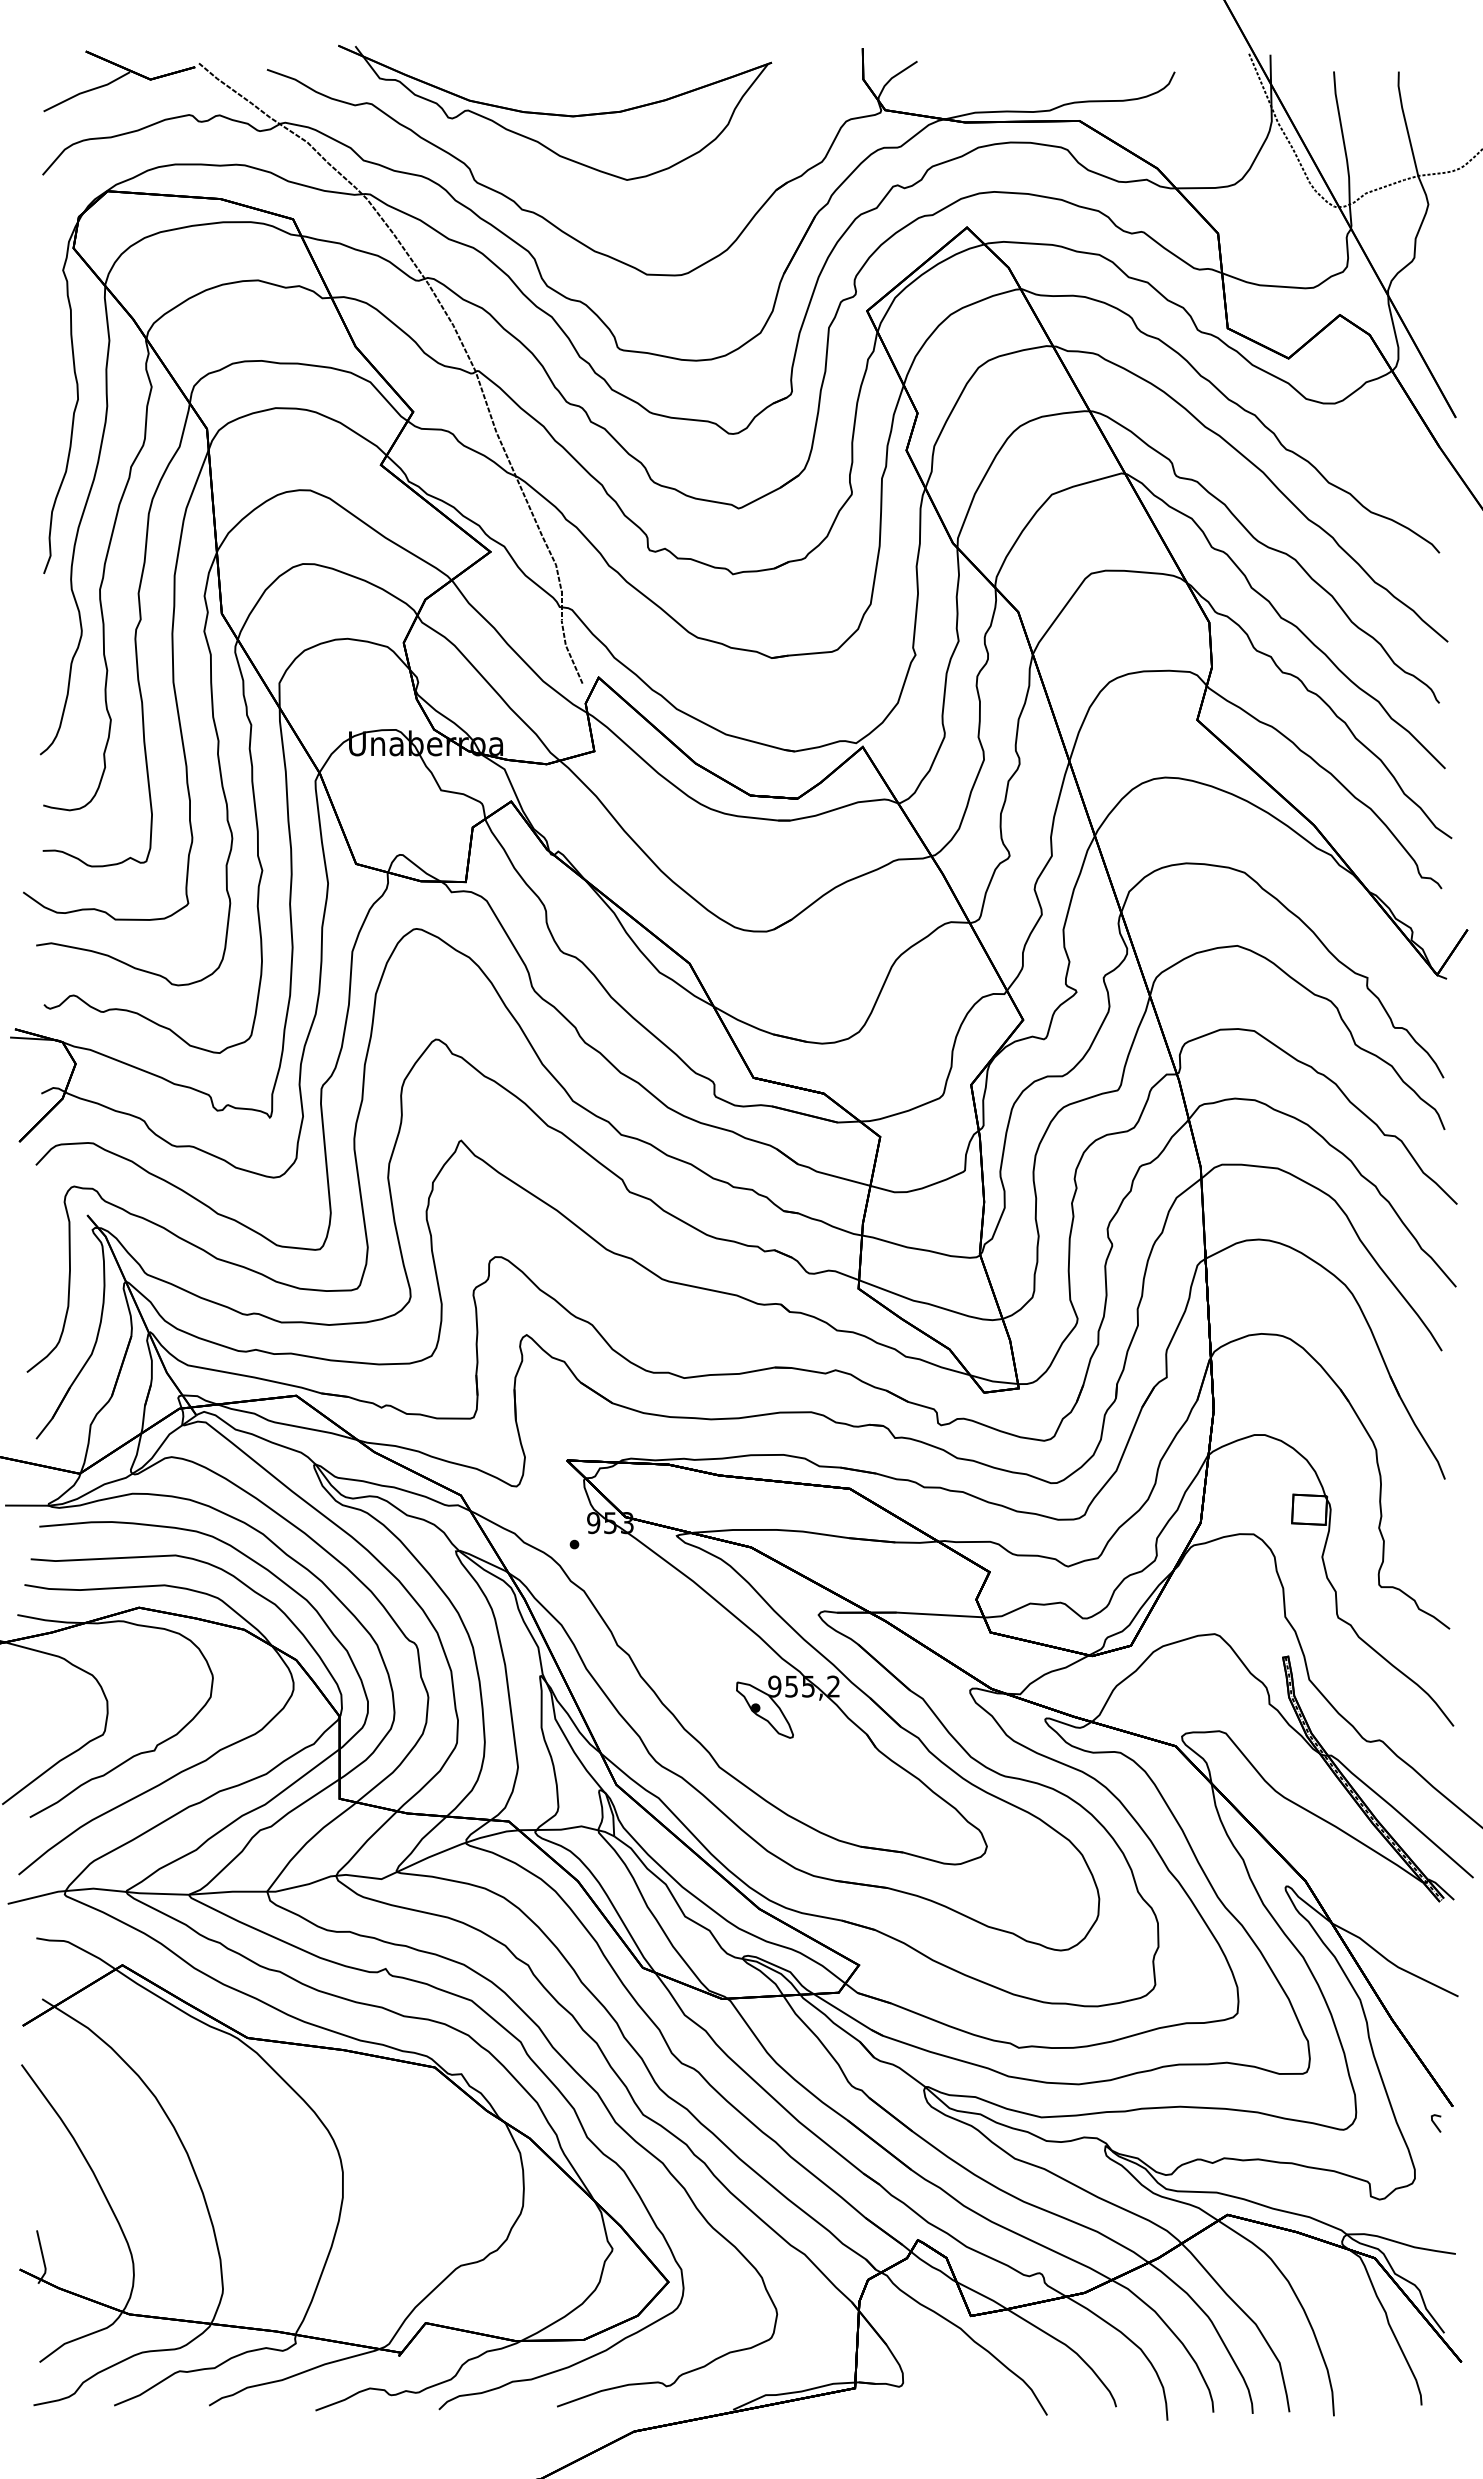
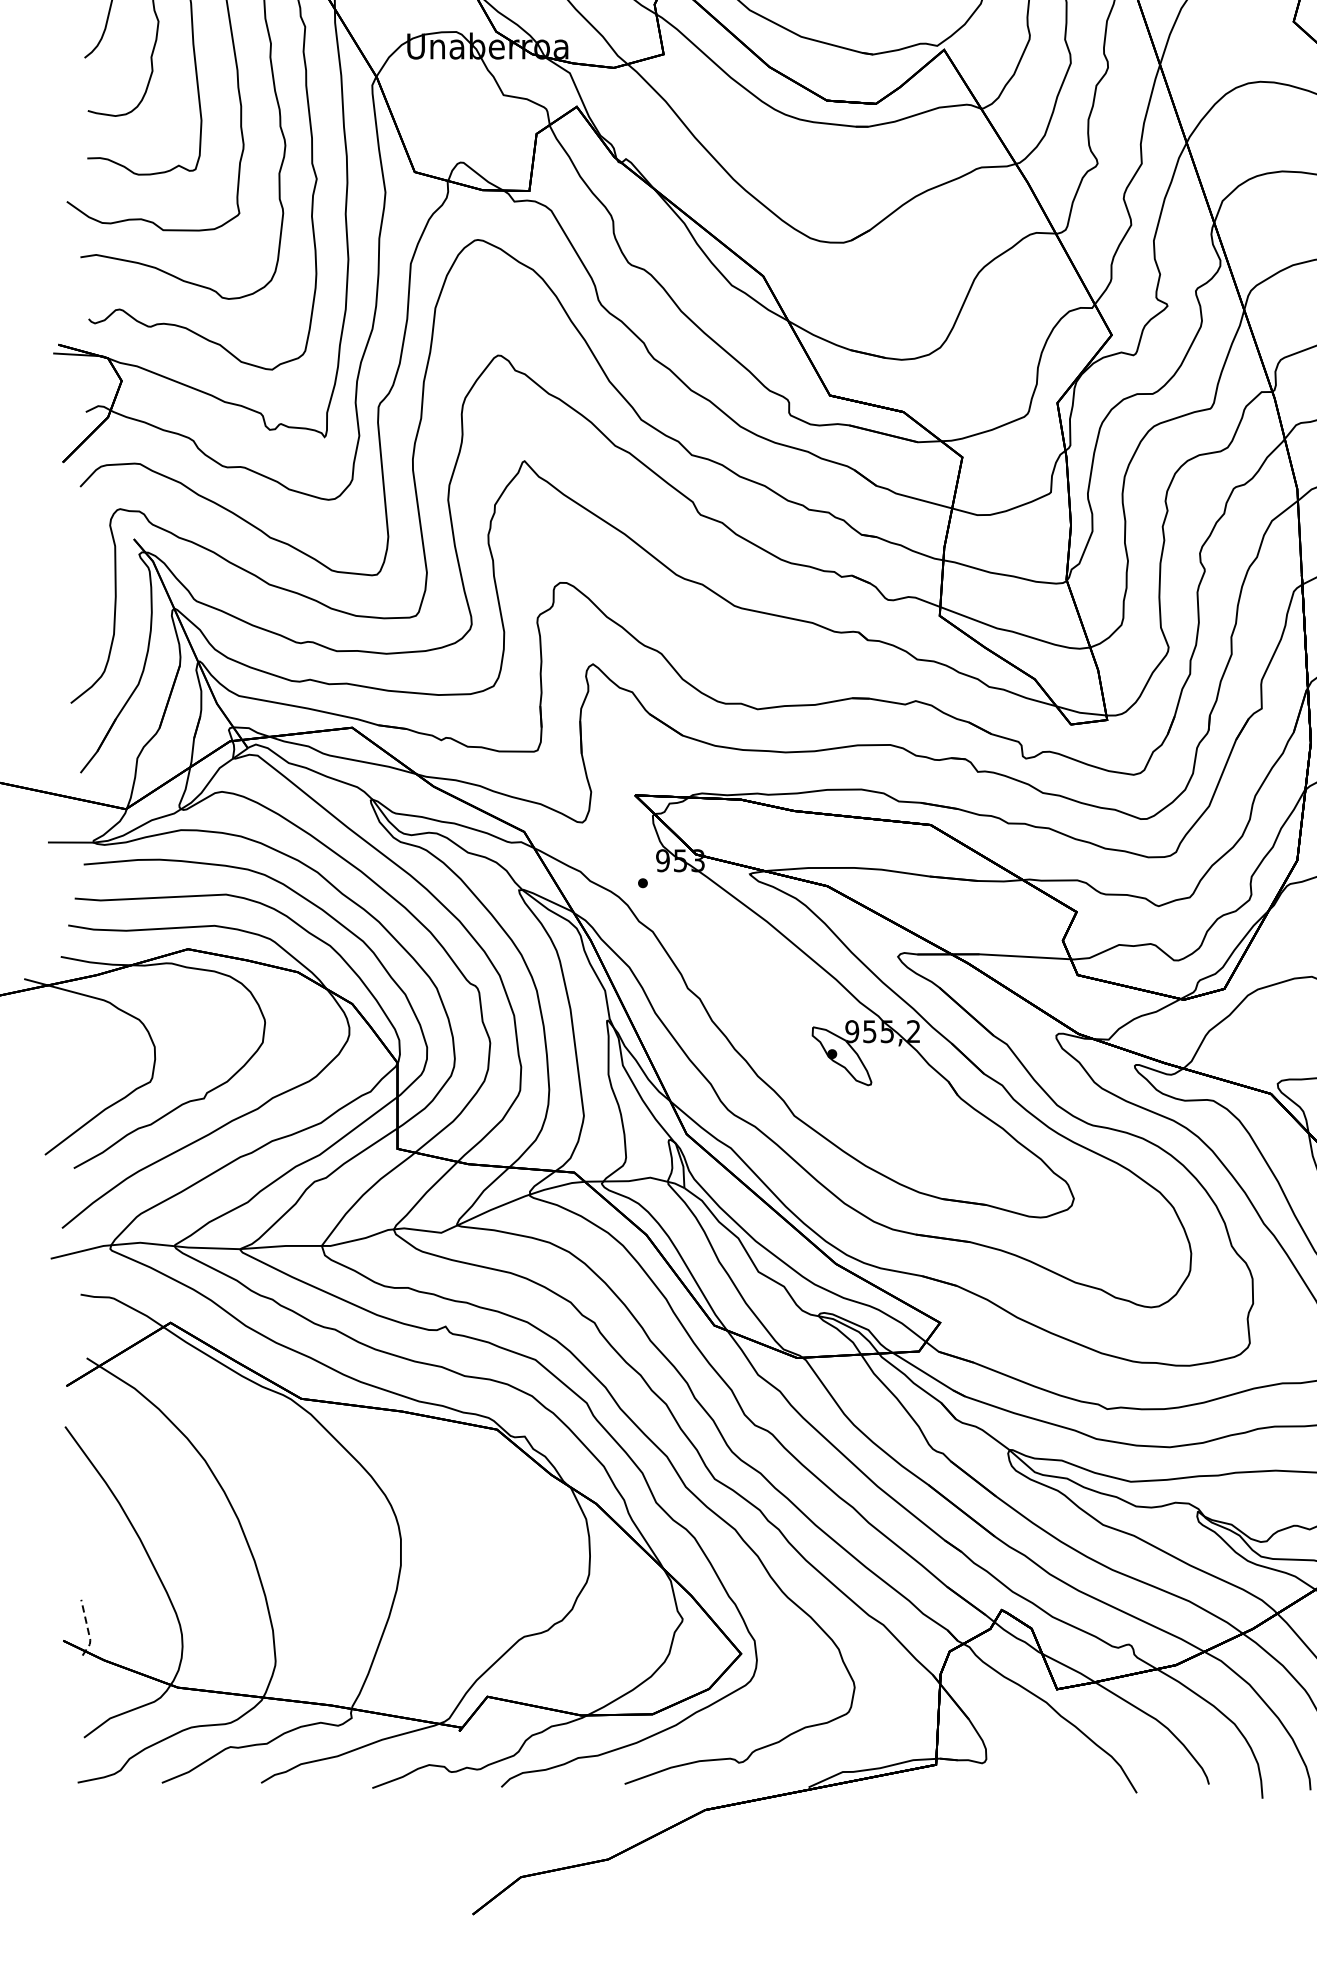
line: (43, 2259) -> (88, 1630), solid -> dashed

